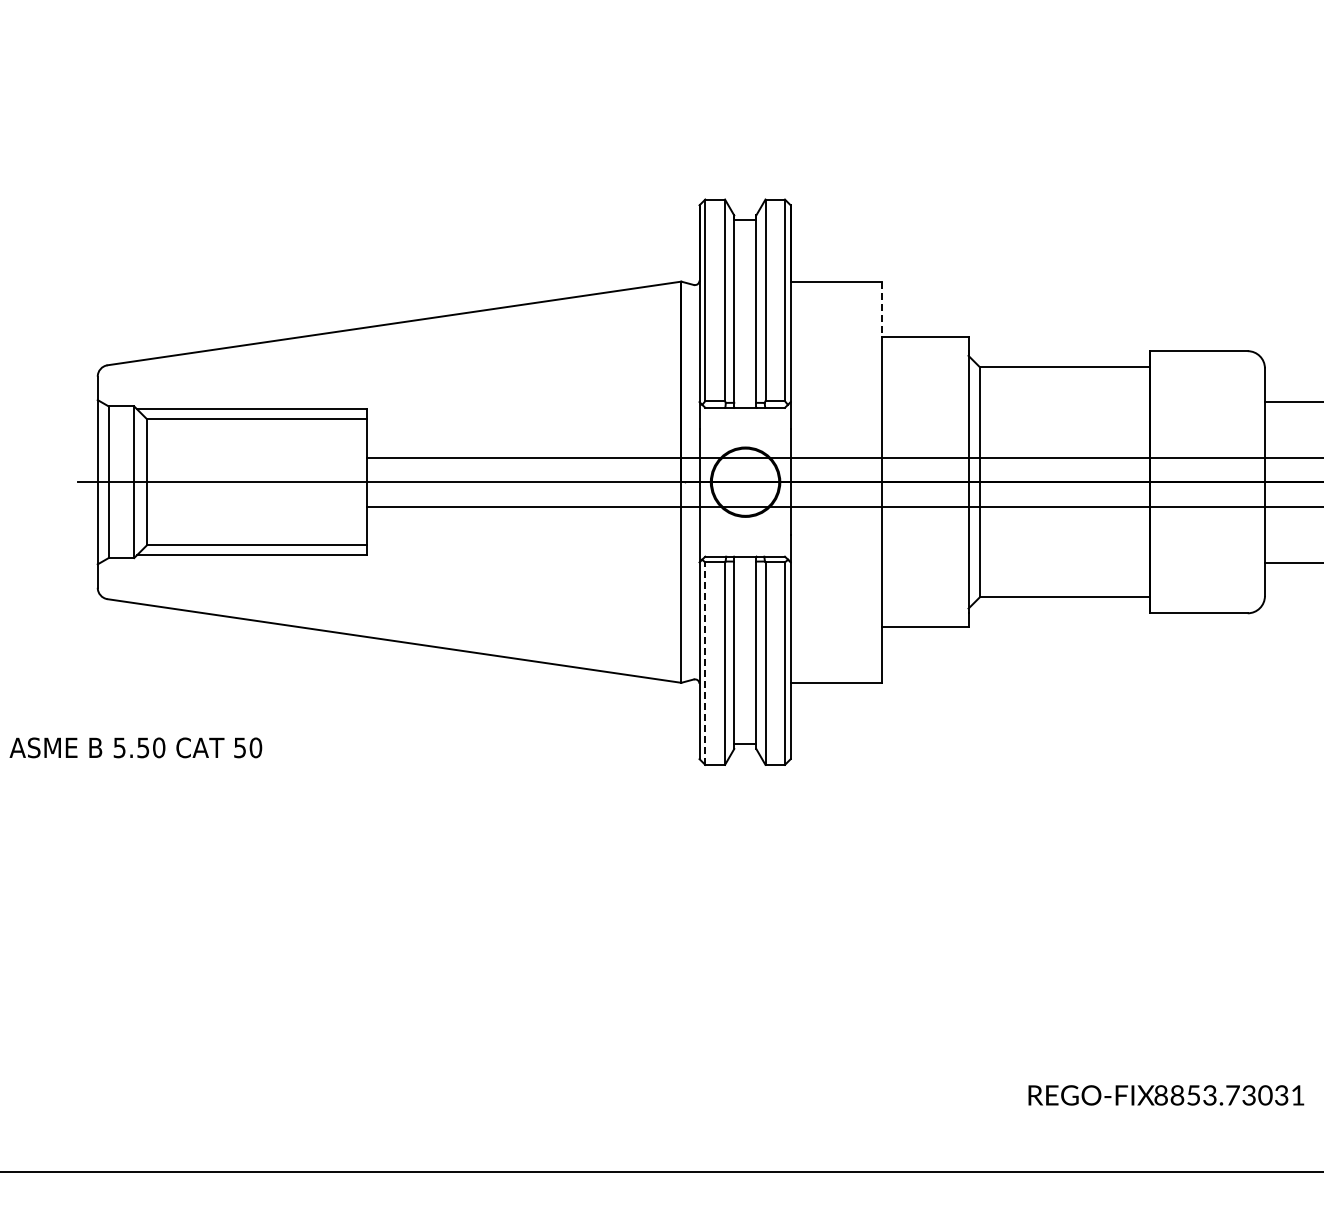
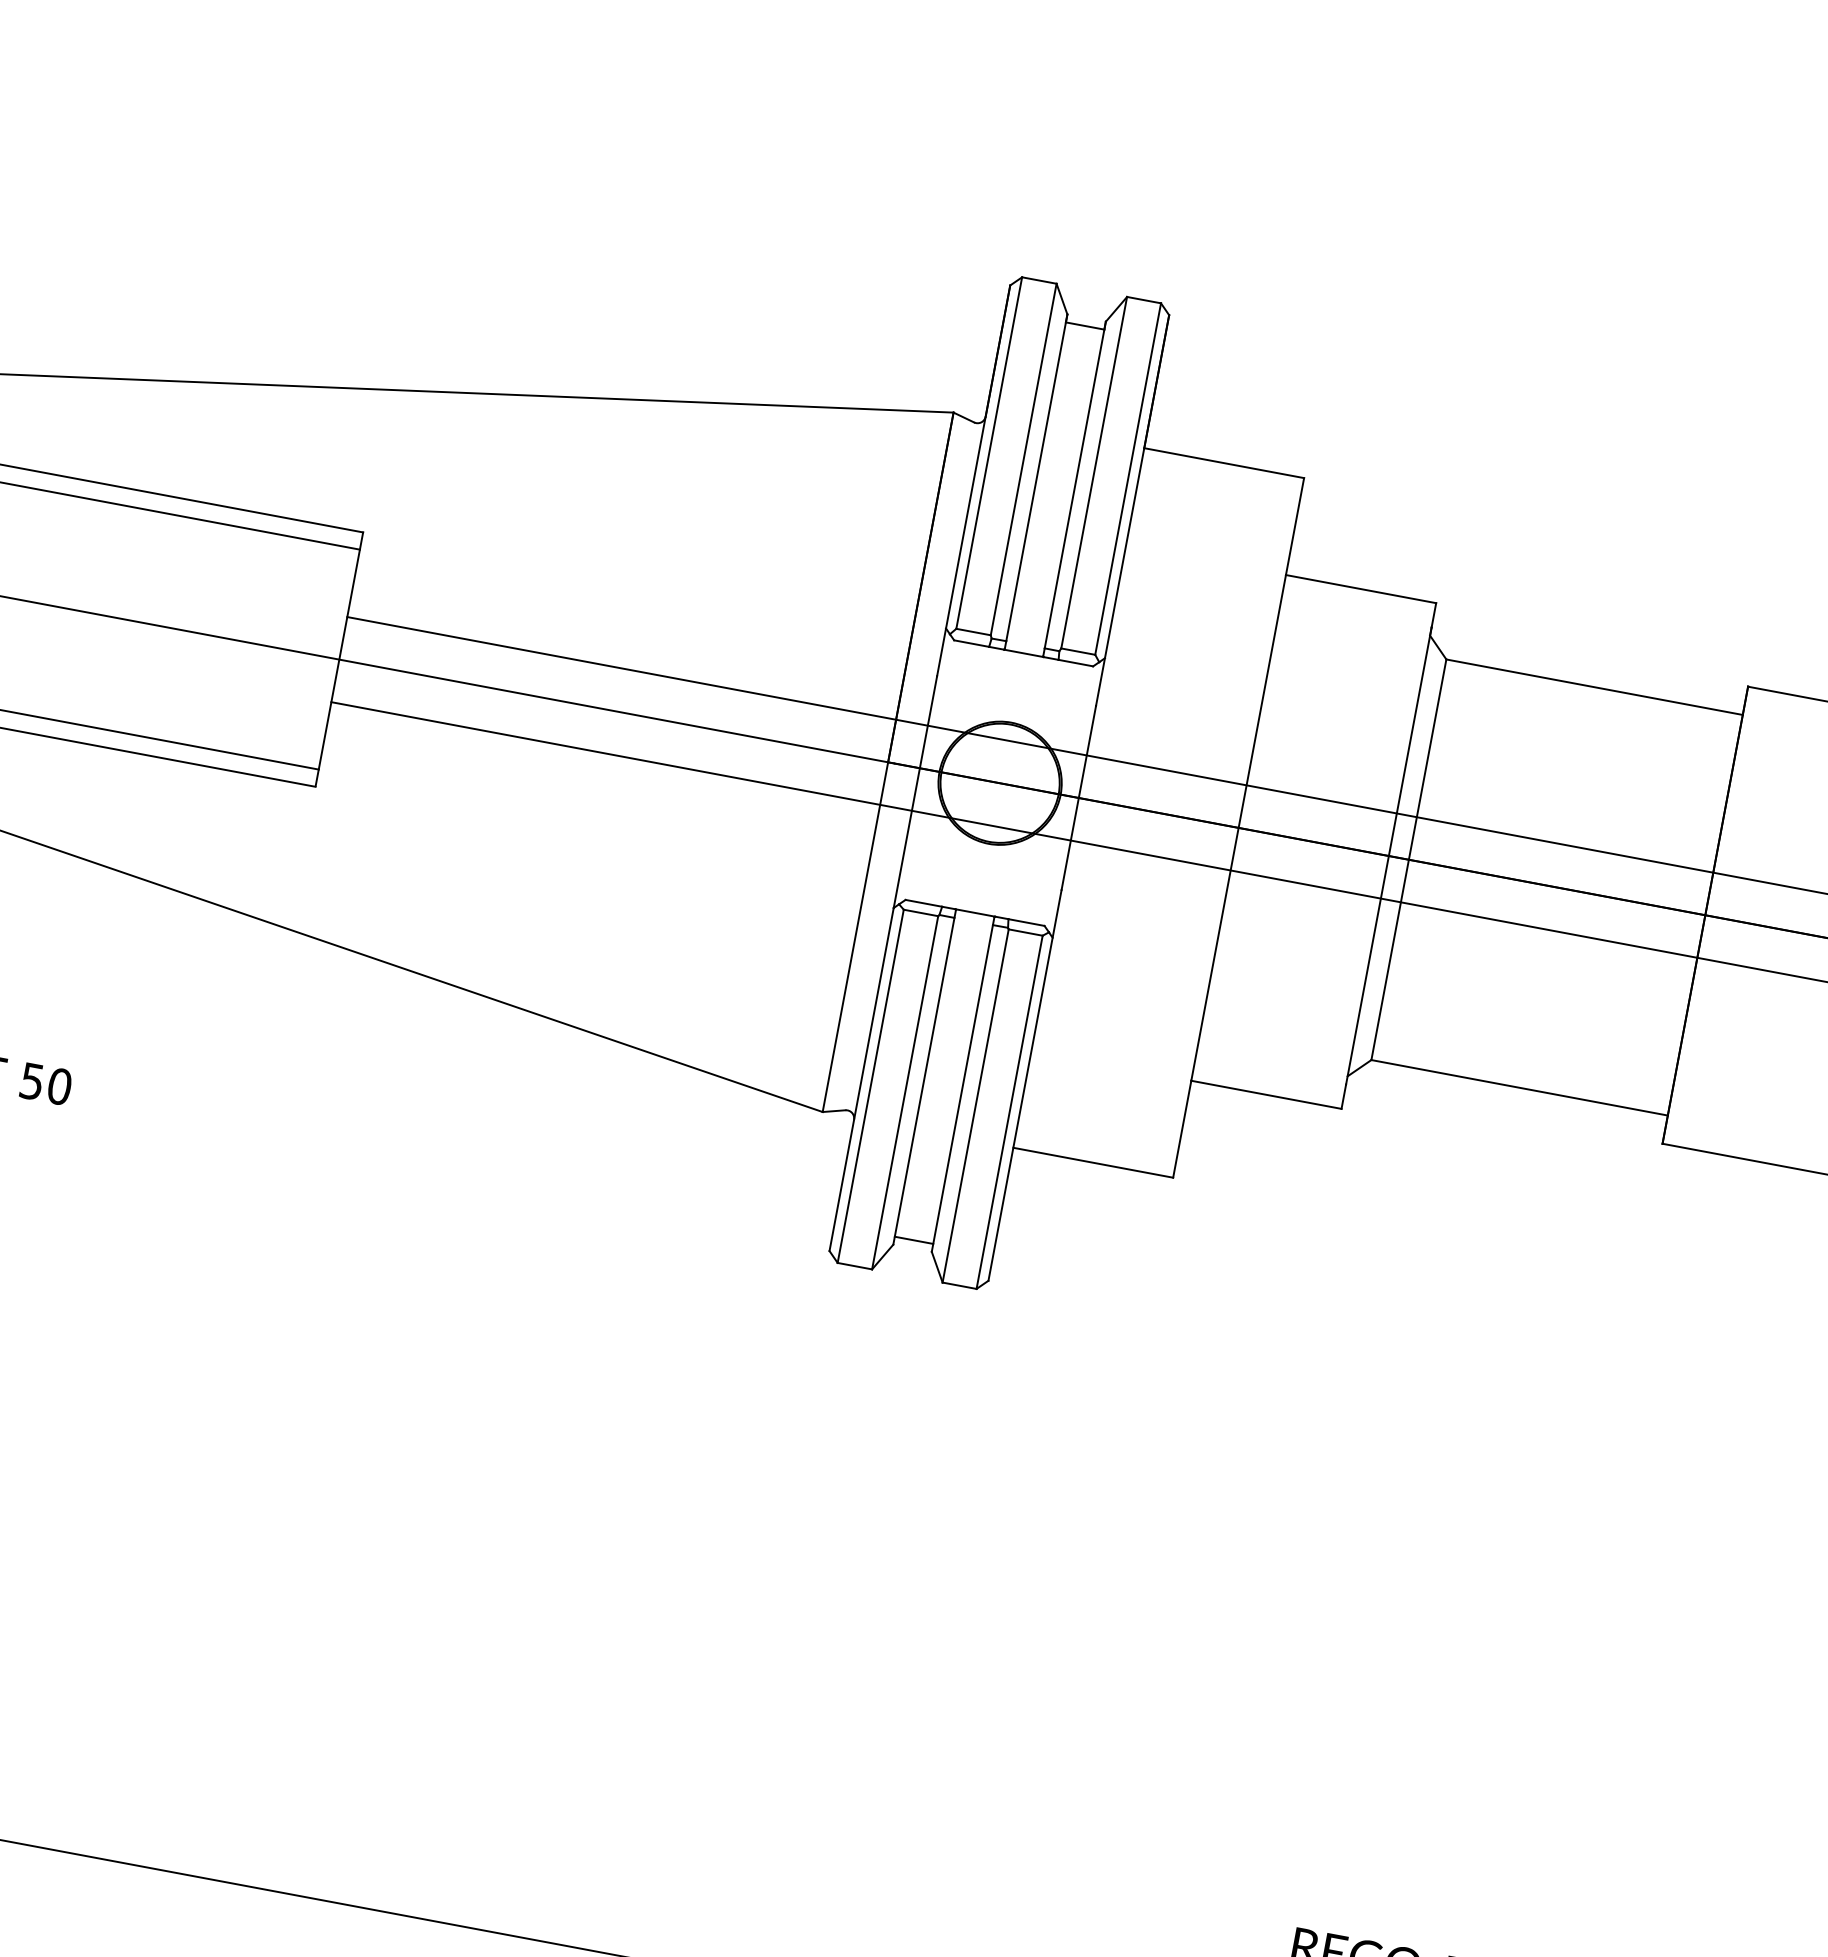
line: (882, 309) -> (1295, 526), dashed -> solid
line: (705, 663) -> (871, 1086), dashed -> solid

